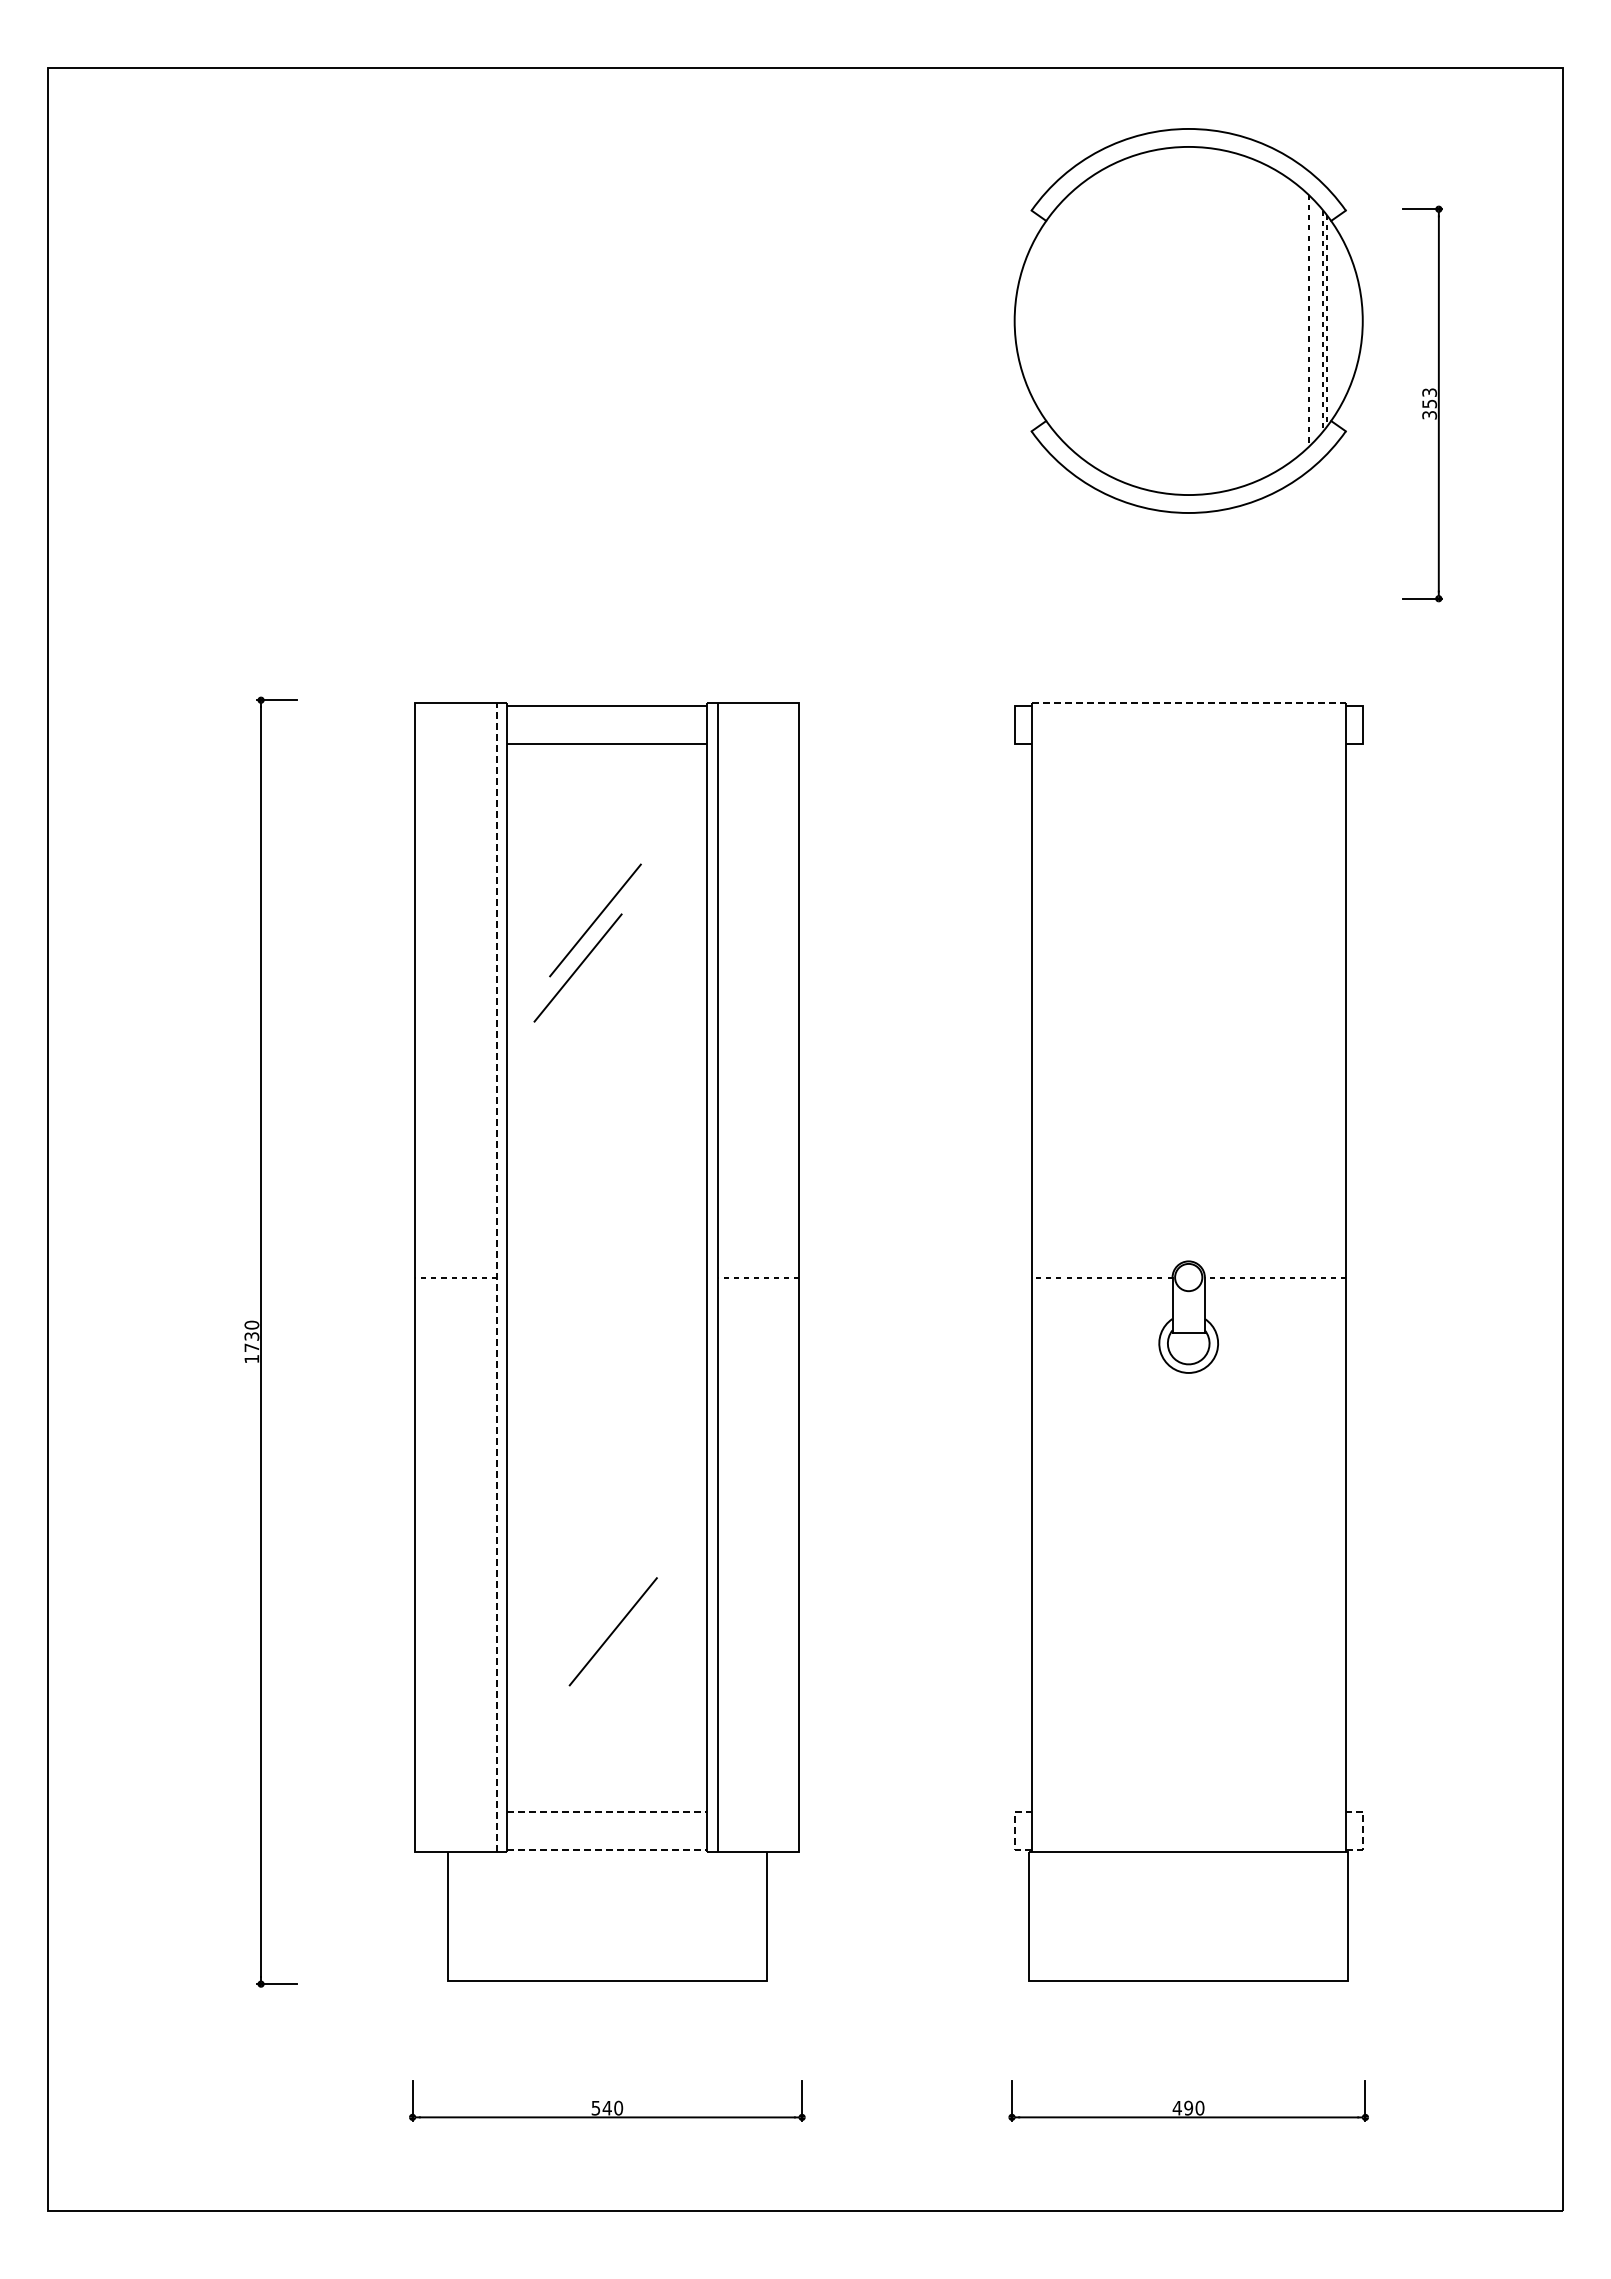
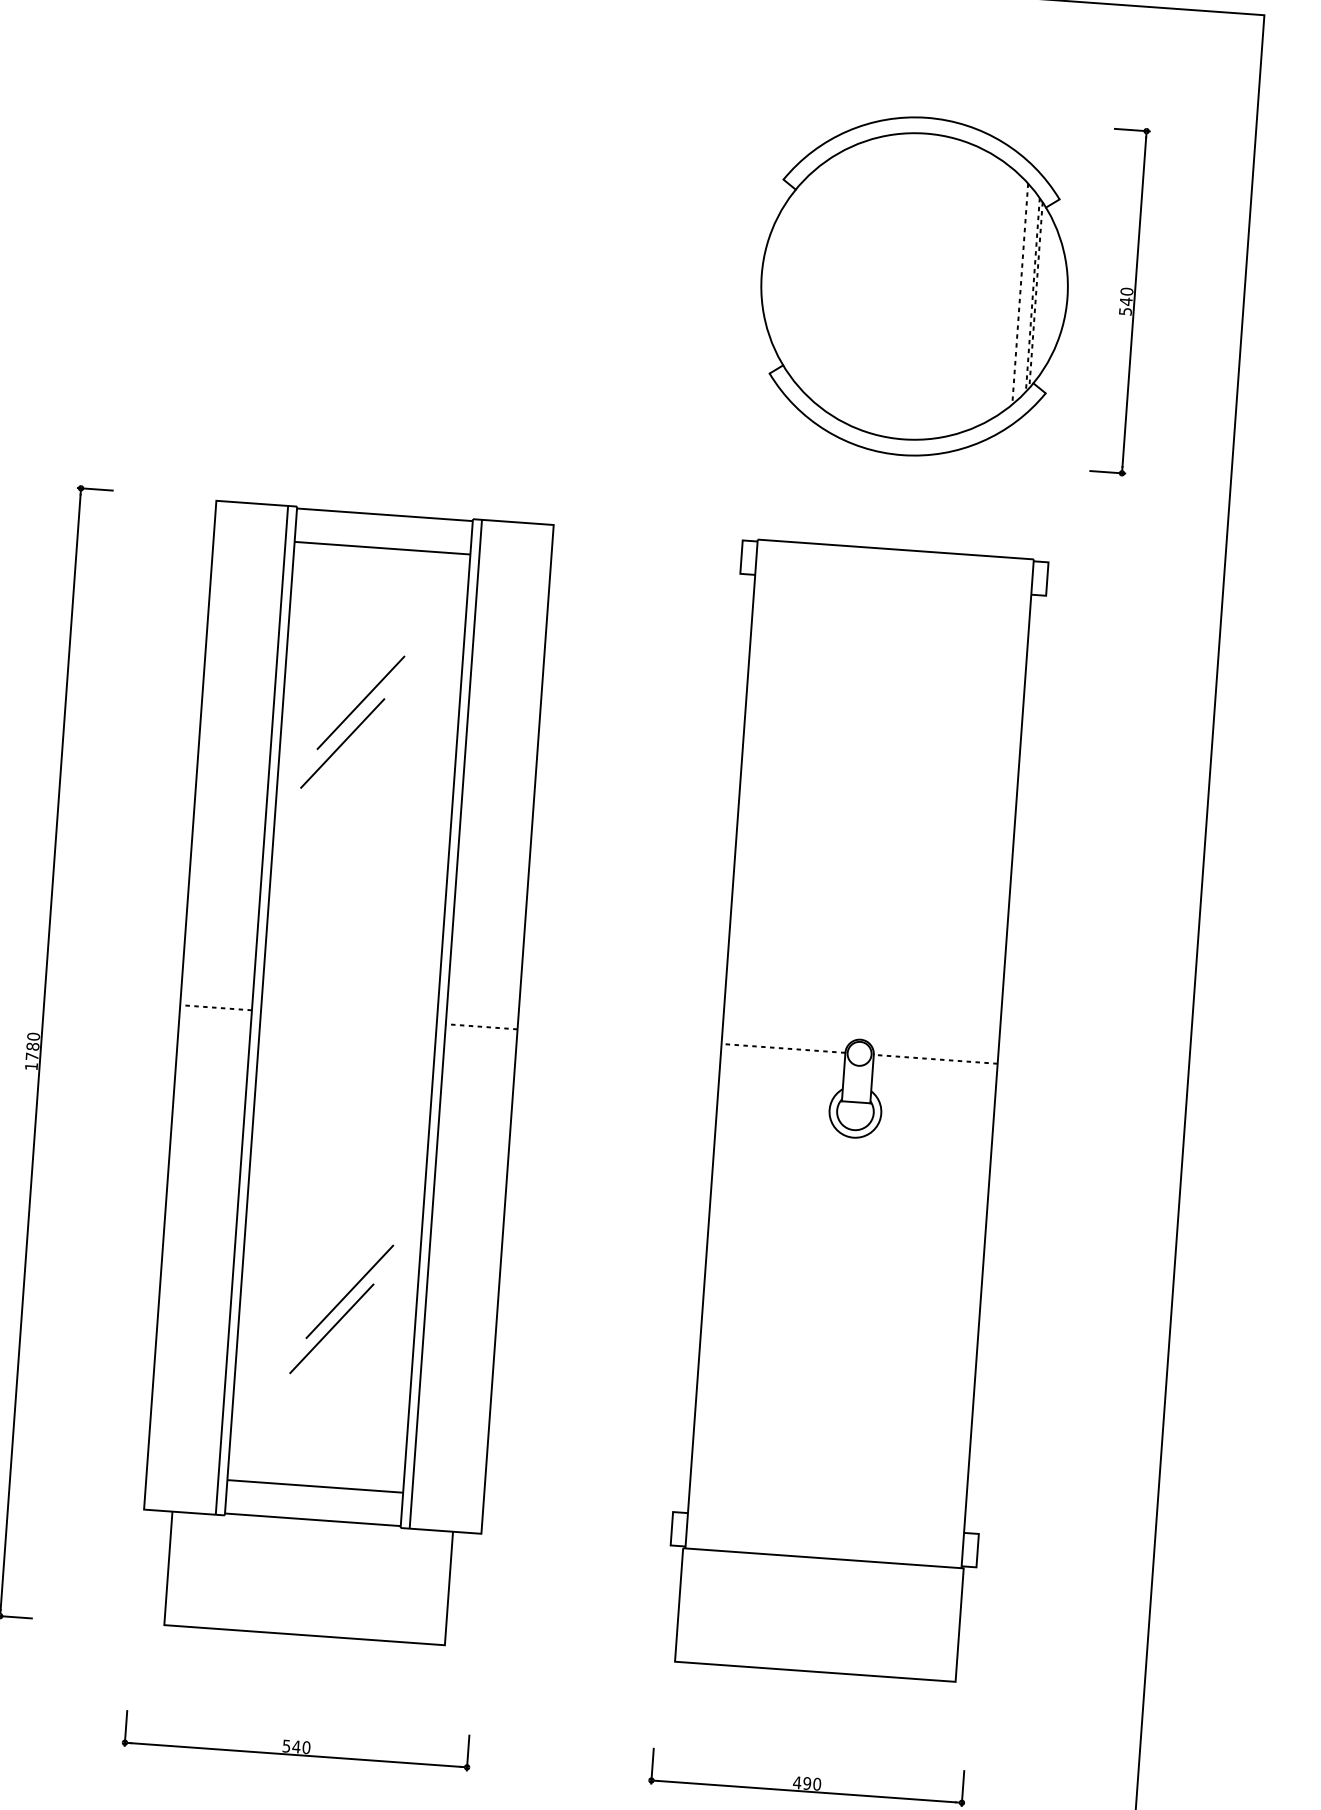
part: (1188, 320) -> (914, 286), moved
text: (1429, 403) -> (1126, 301), 353 -> 540
line: (1189, 703) -> (896, 549), dashed -> solid
line: (497, 1277) -> (252, 1010), dashed -> solid
text: (251, 1336) -> (32, 1046), 1730 -> 1780
line: (630, 1588) -> (349, 1291), added
line: (607, 1811) -> (315, 1486), dashed -> solid
line: (1014, 1830) -> (671, 1528), dashed -> solid
line: (1362, 1830) -> (977, 1550), dashed -> solid
line: (607, 1849) -> (313, 1519), dashed -> solid

